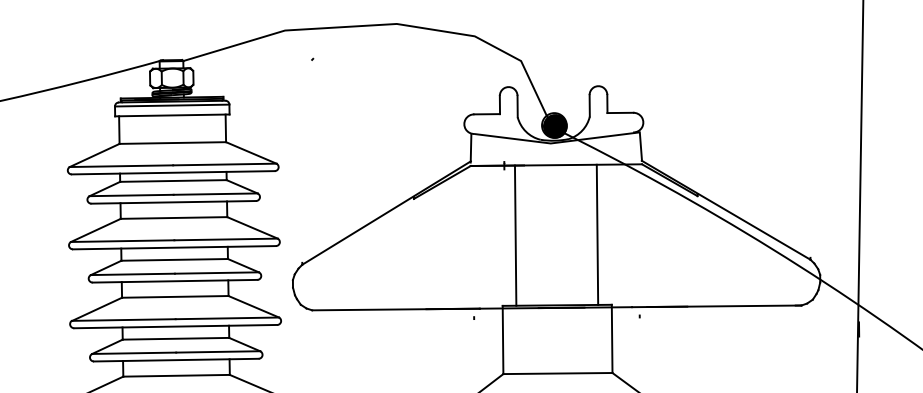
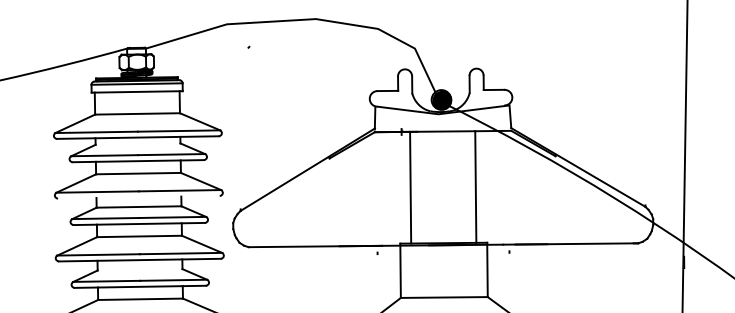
line: (172, 180) -> (137, 143), removed
line: (173, 246) -> (138, 196), removed
line: (175, 338) -> (139, 269), removed

